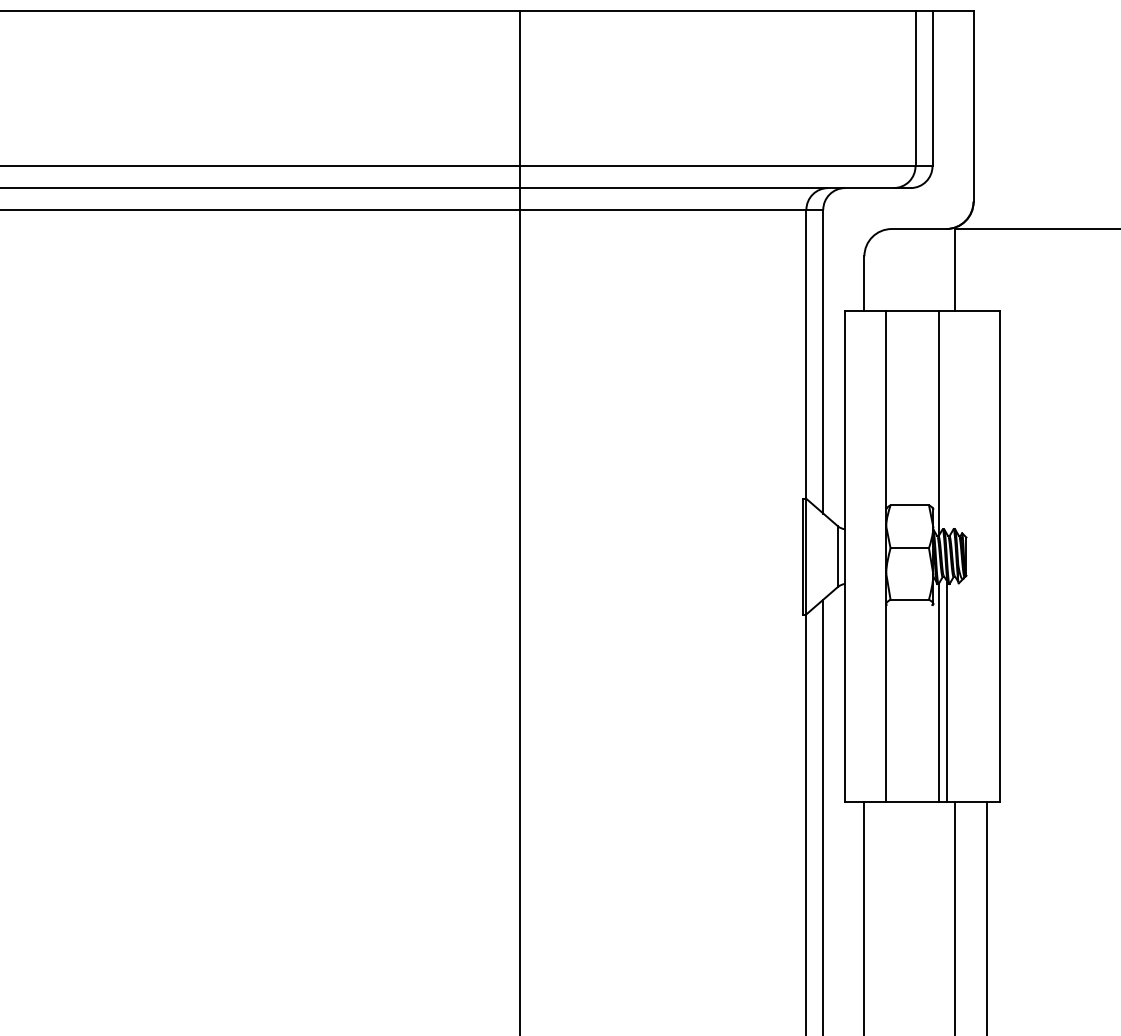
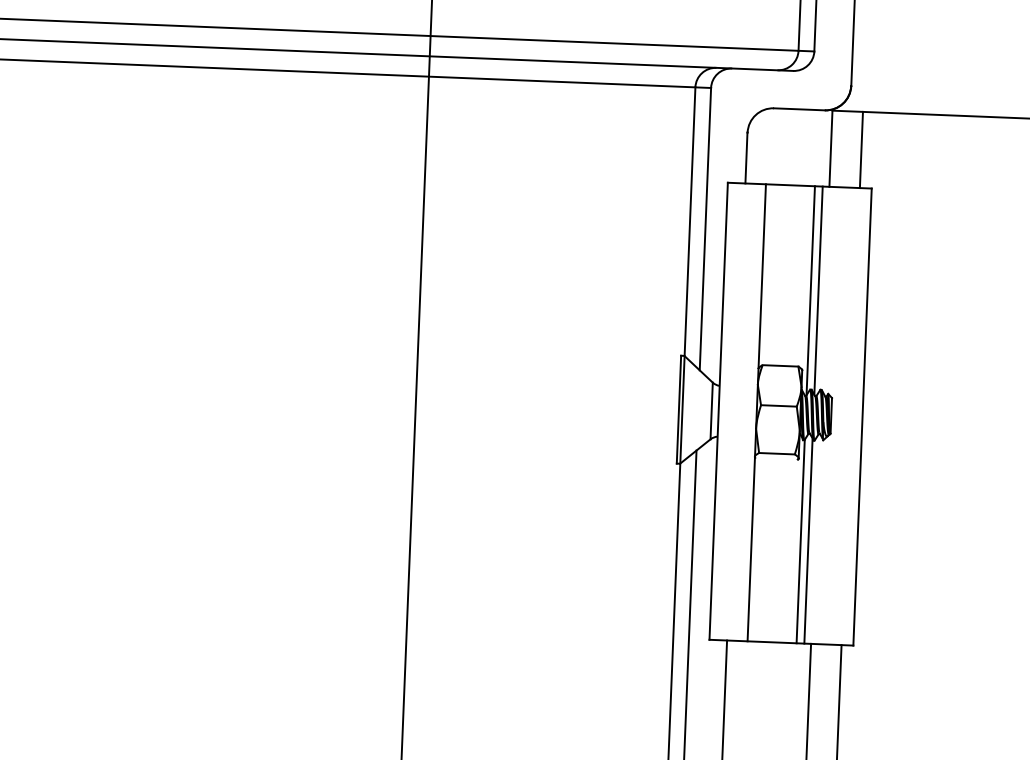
line: (987, 269) -> (861, 149), added
line: (947, 422) -> (818, 290), added

